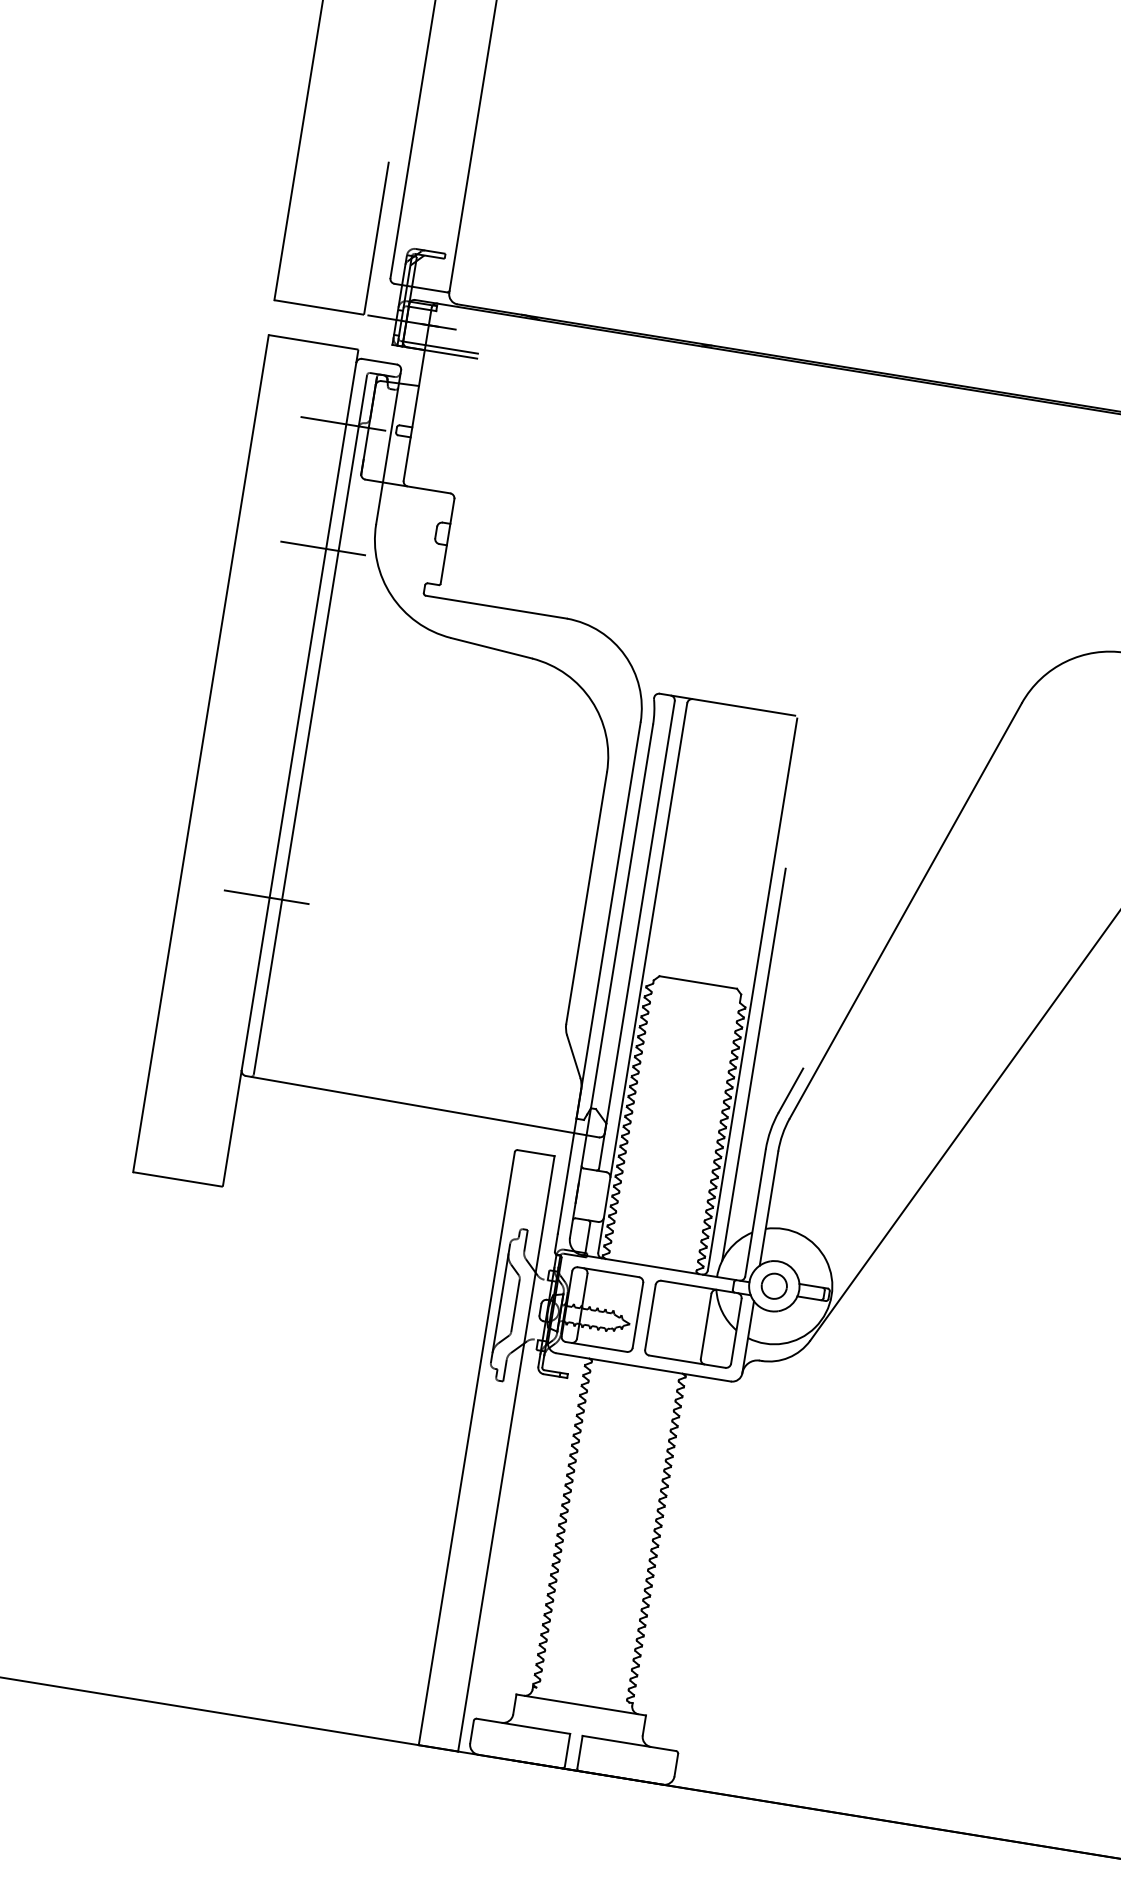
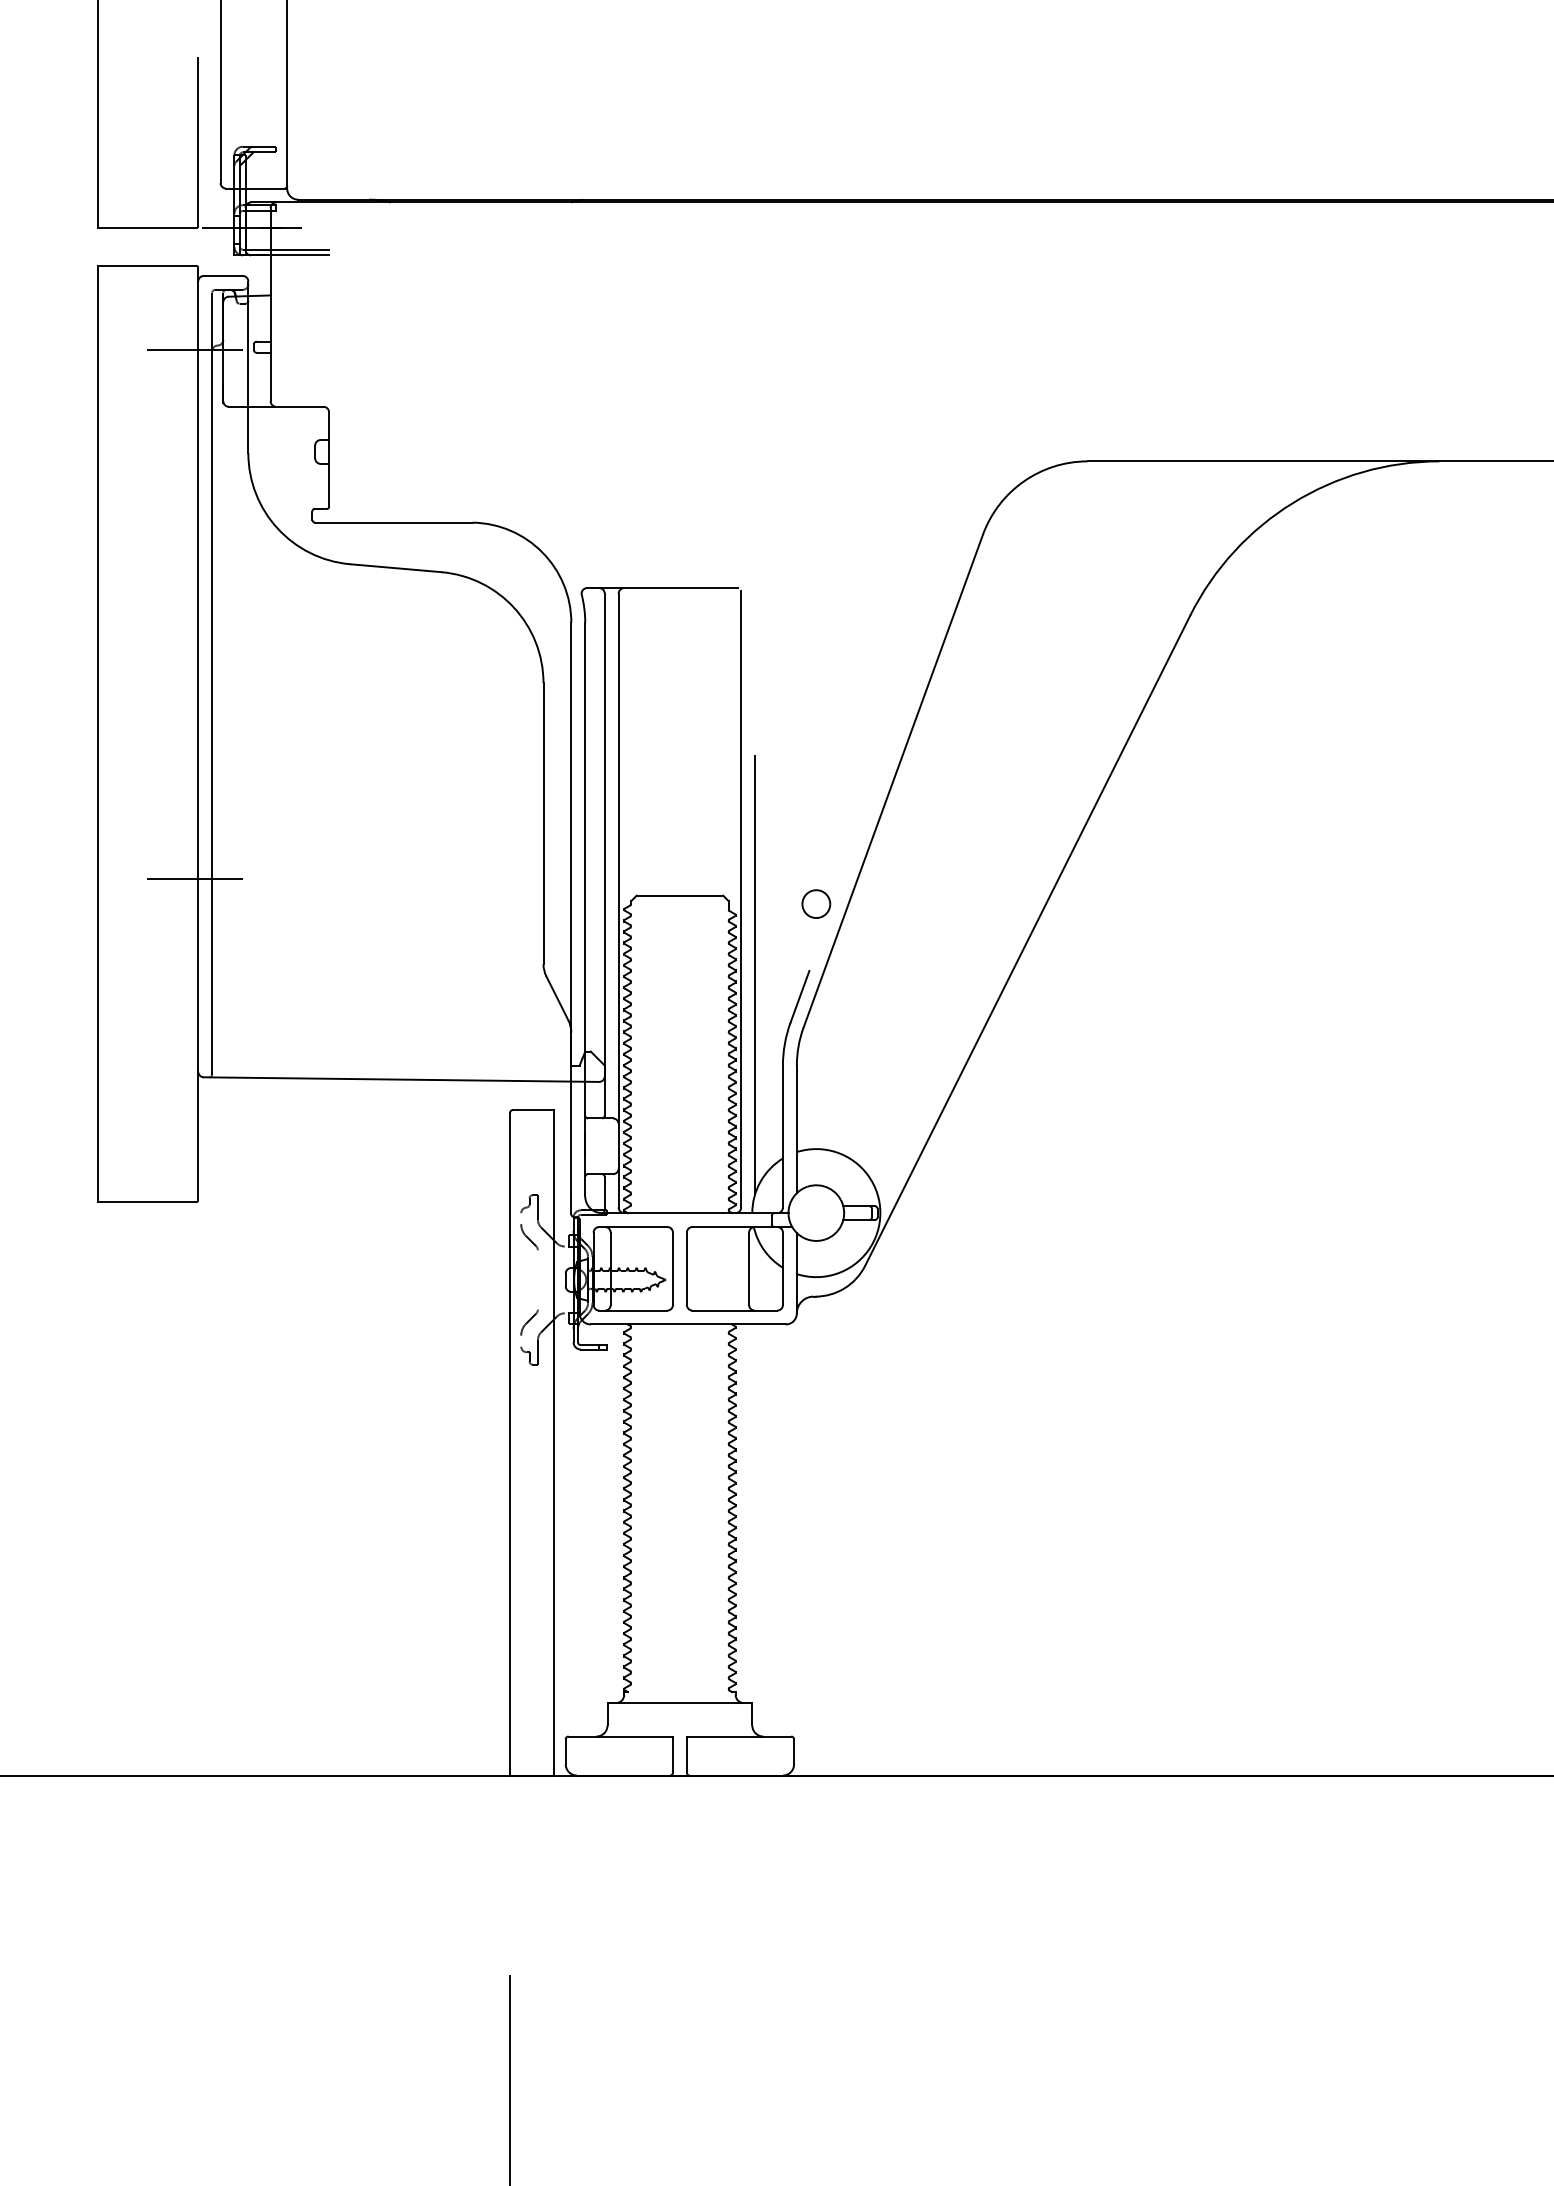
line: (322, 548) -> (194, 489), removed
part: (774, 1285) -> (816, 903), moved
line: (500, 1302) -> (521, 1279), removed
line: (515, 1305) -> (537, 1279), removed

